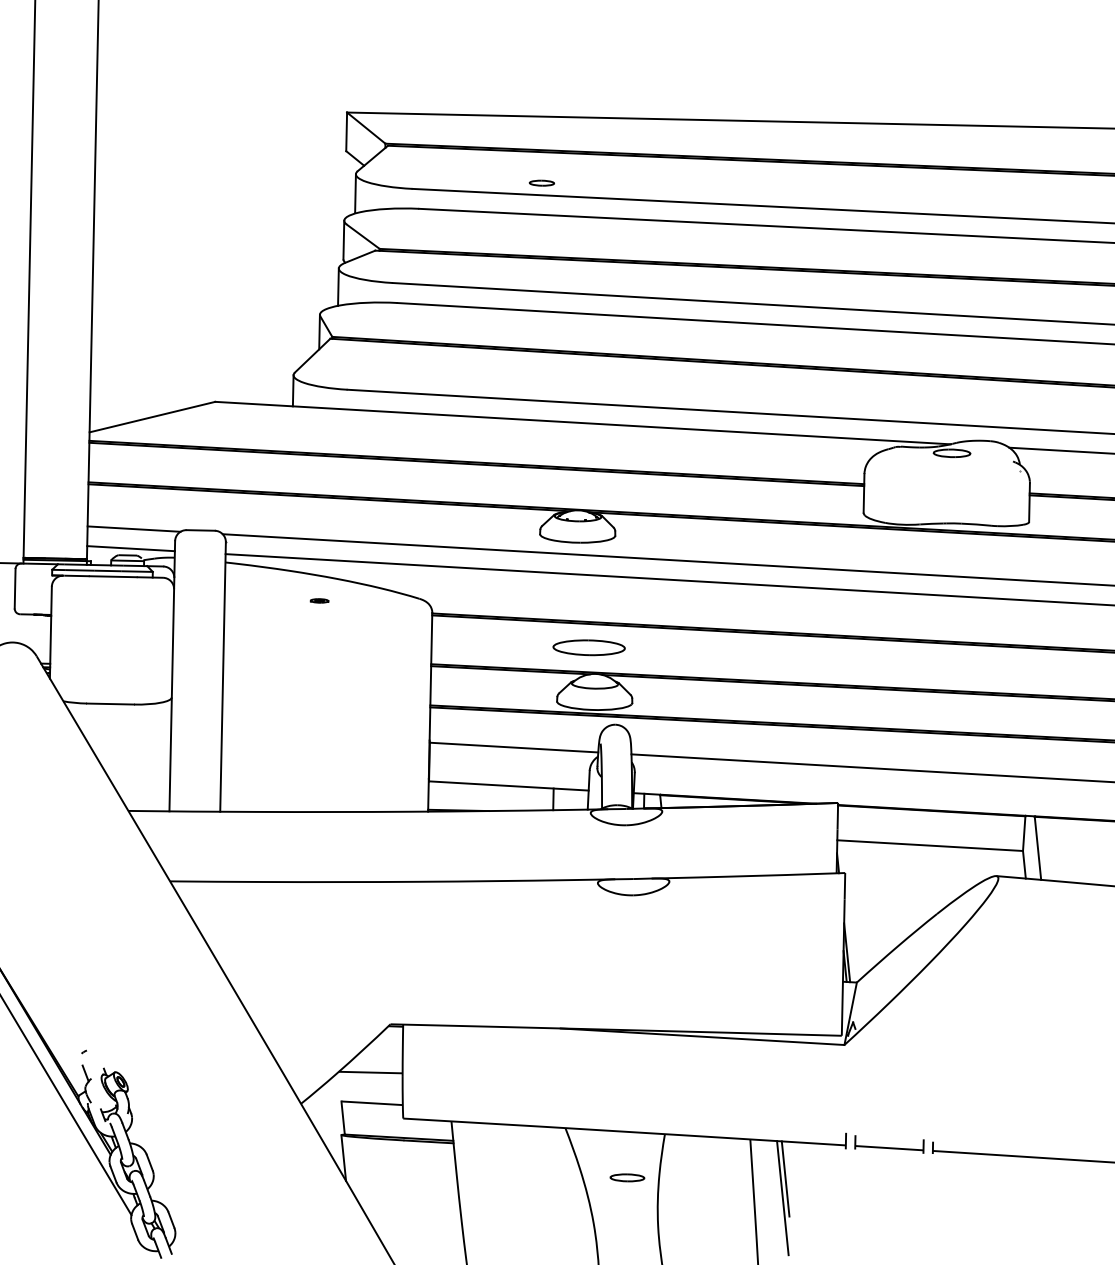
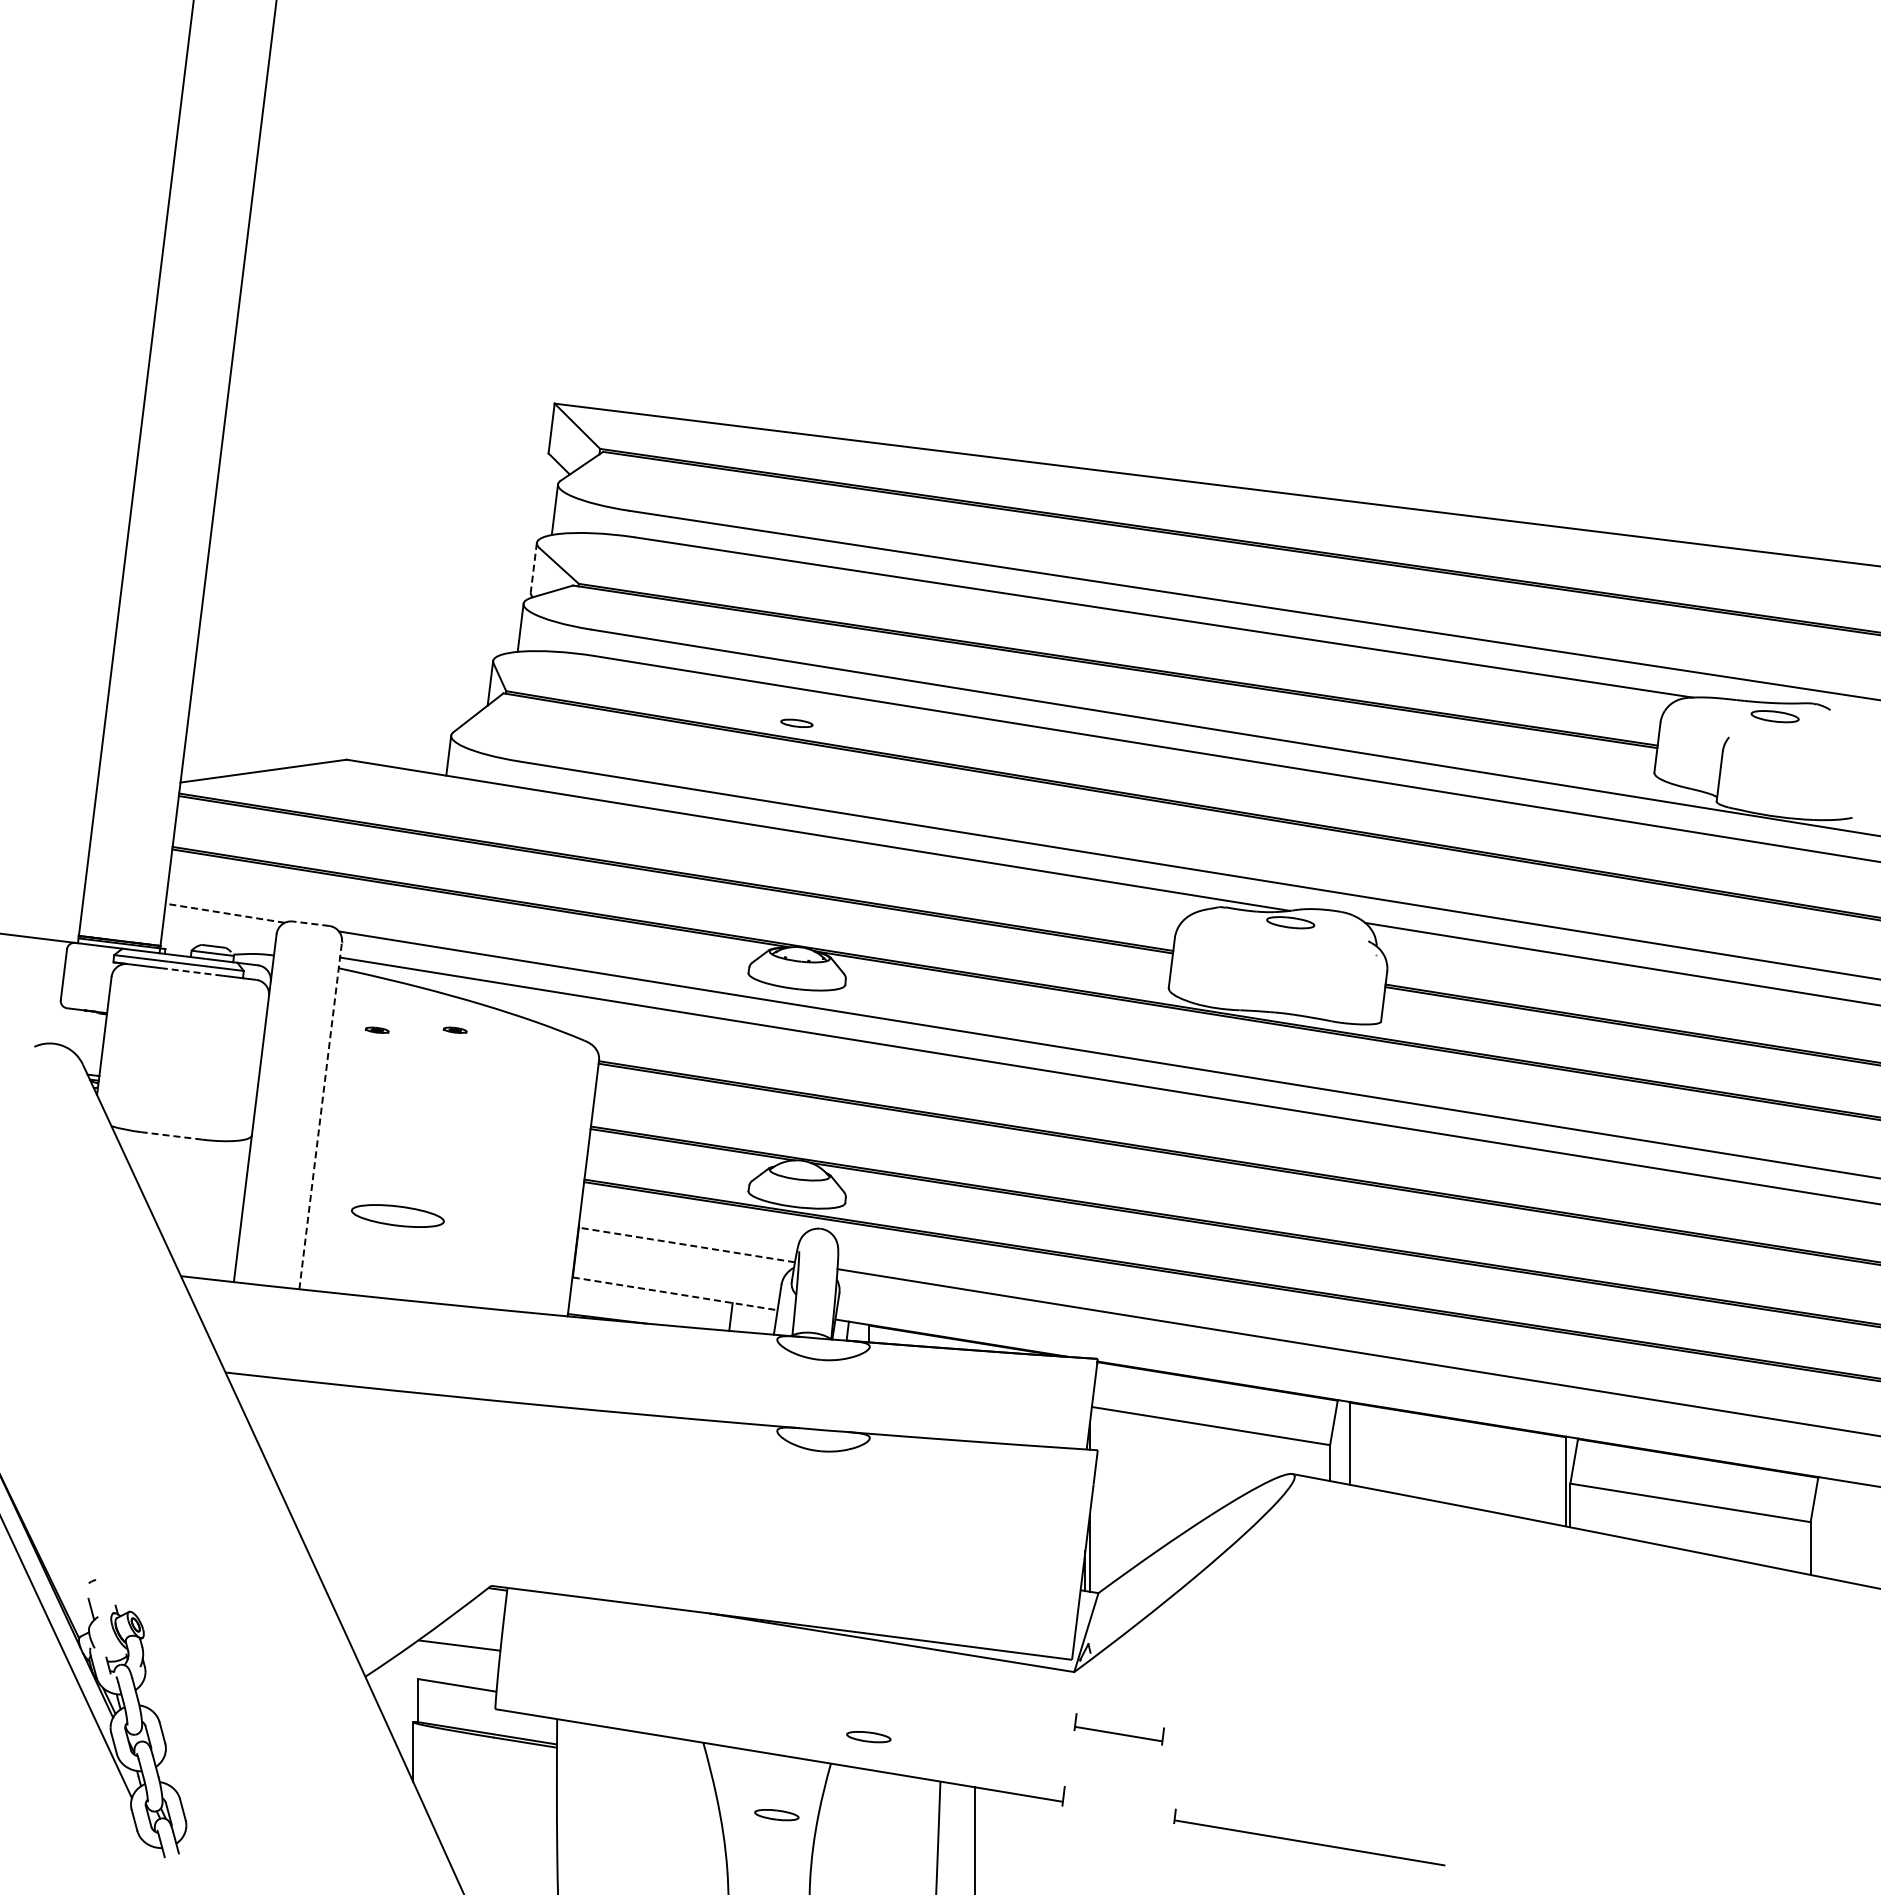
part: (541, 182) -> (796, 722), moved
line: (343, 240) -> (533, 568), solid -> dashed
line: (133, 529) -> (224, 913), solid -> dashed
line: (200, 530) -> (310, 923), solid -> dashed
line: (130, 548) -> (218, 938), removed
line: (112, 576) -> (191, 971), solid -> dashed
part: (259, 606) -> (376, 1029), added
part: (588, 647) -> (397, 1215), moved
line: (222, 676) -> (320, 1115), solid -> dashed
line: (110, 703) -> (171, 1135), solid -> dashed
line: (513, 747) -> (686, 1244), solid -> dashed
line: (509, 785) -> (675, 1293), solid -> dashed
part: (691, 1111) -> (868, 1737), added
part: (888, 1144) -> (1118, 1729), moved
line: (785, 1179) -> (980, 1837), removed

